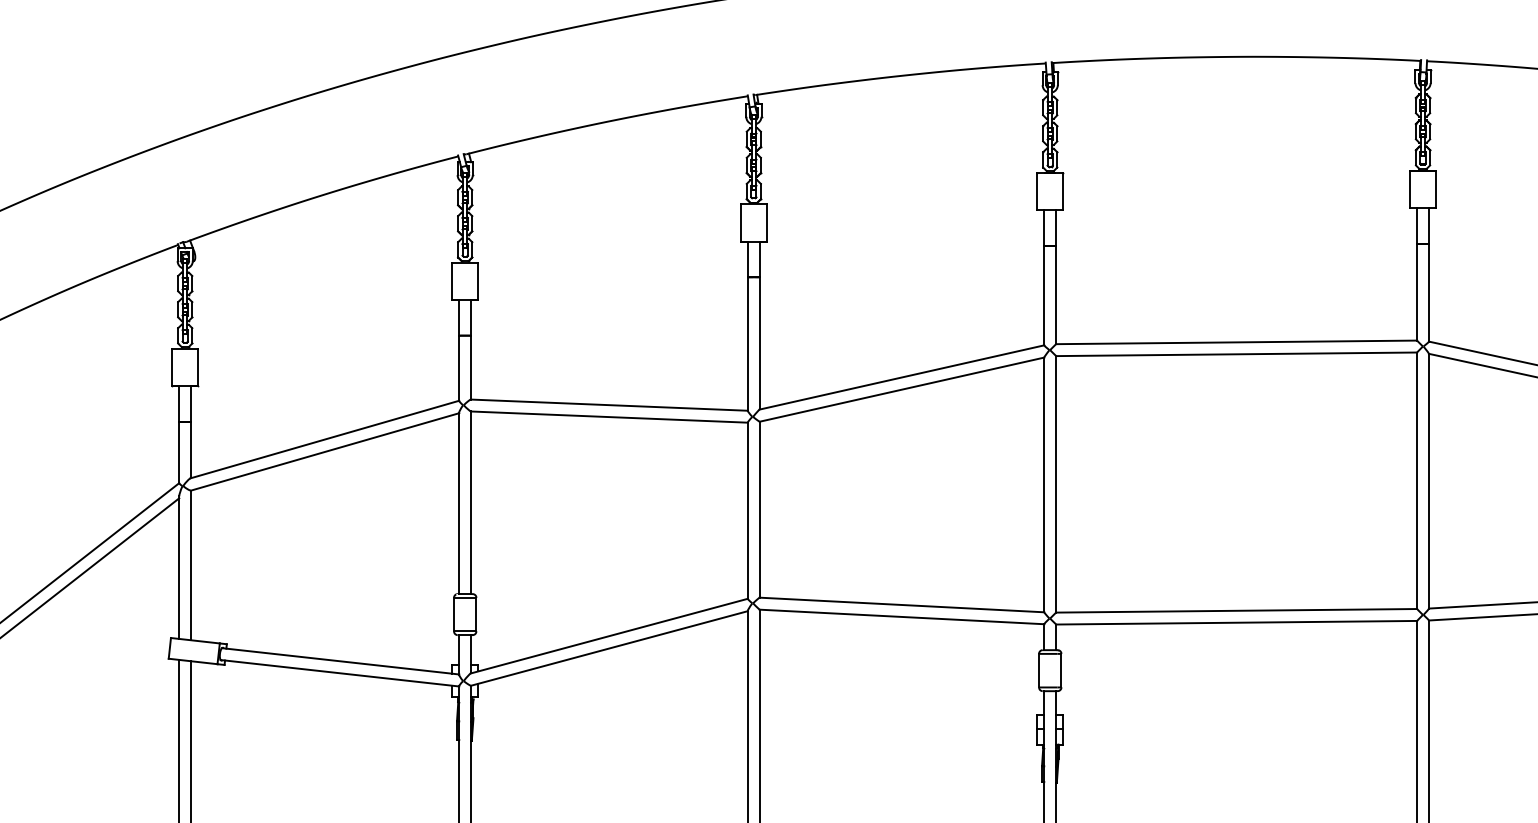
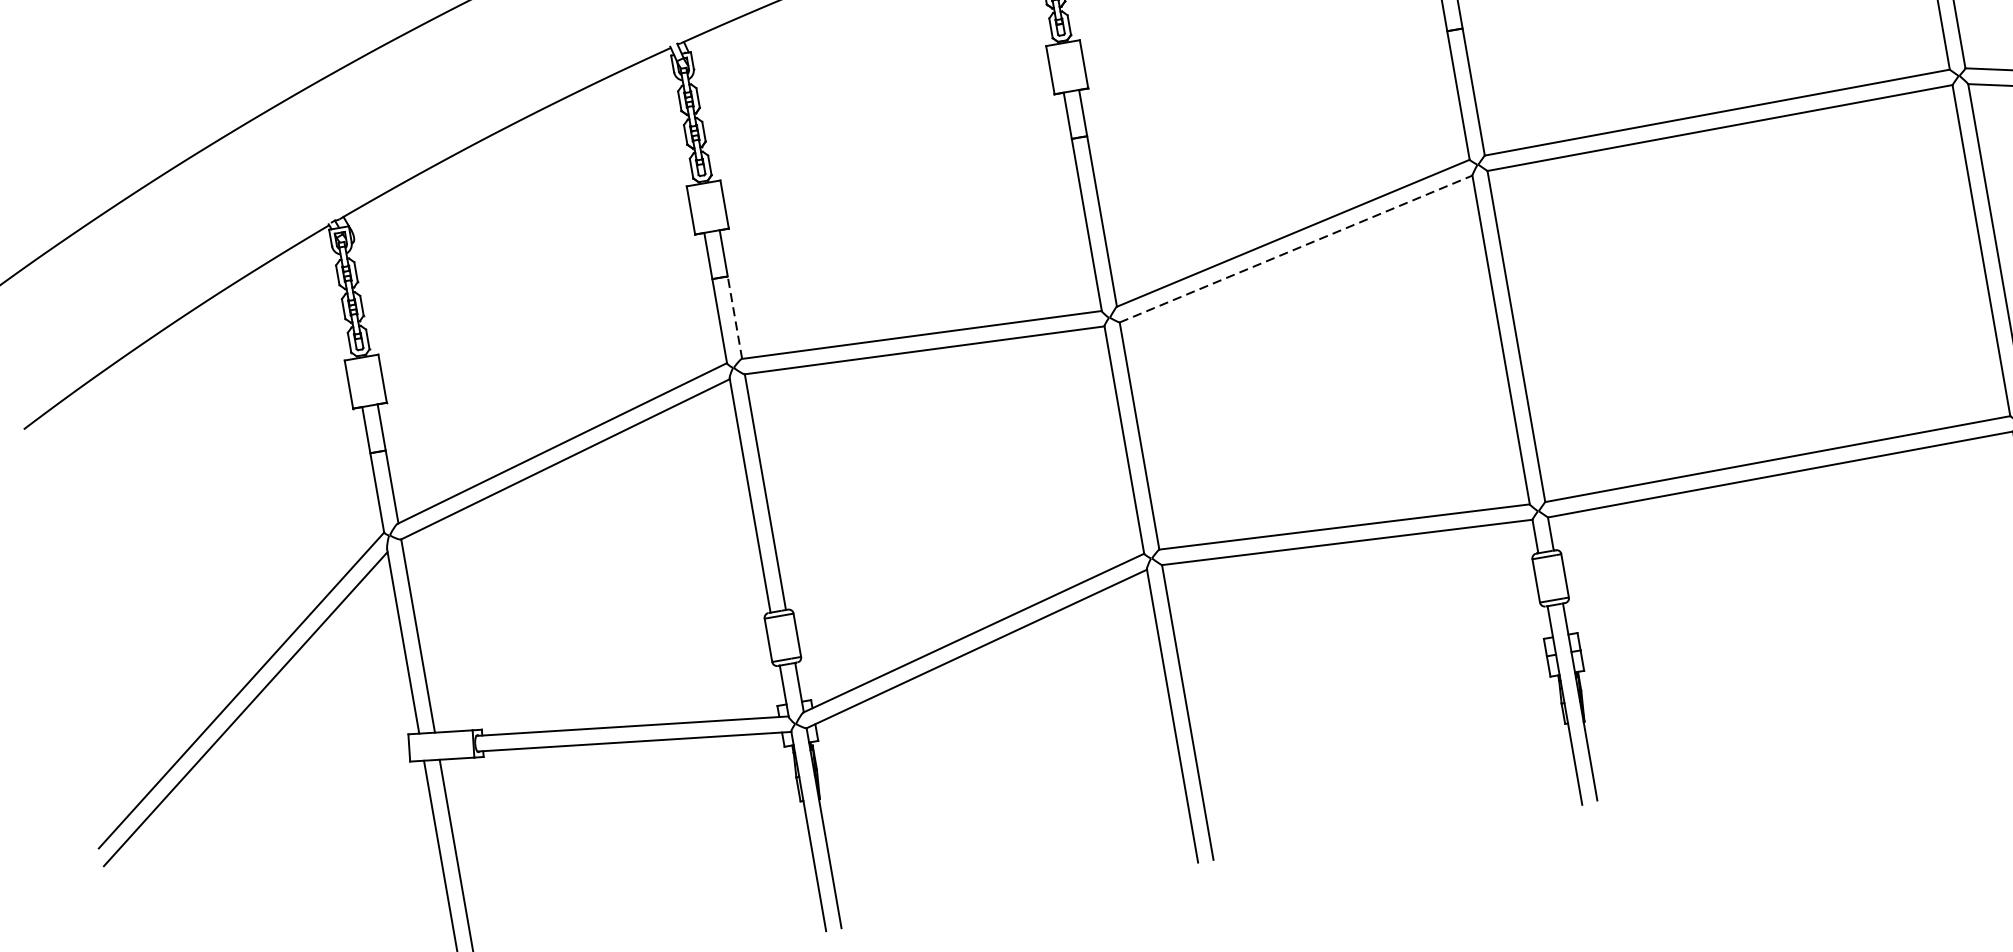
line: (471, 367) -> (735, 317), solid -> dashed
line: (902, 389) -> (1296, 248), solid -> dashed

